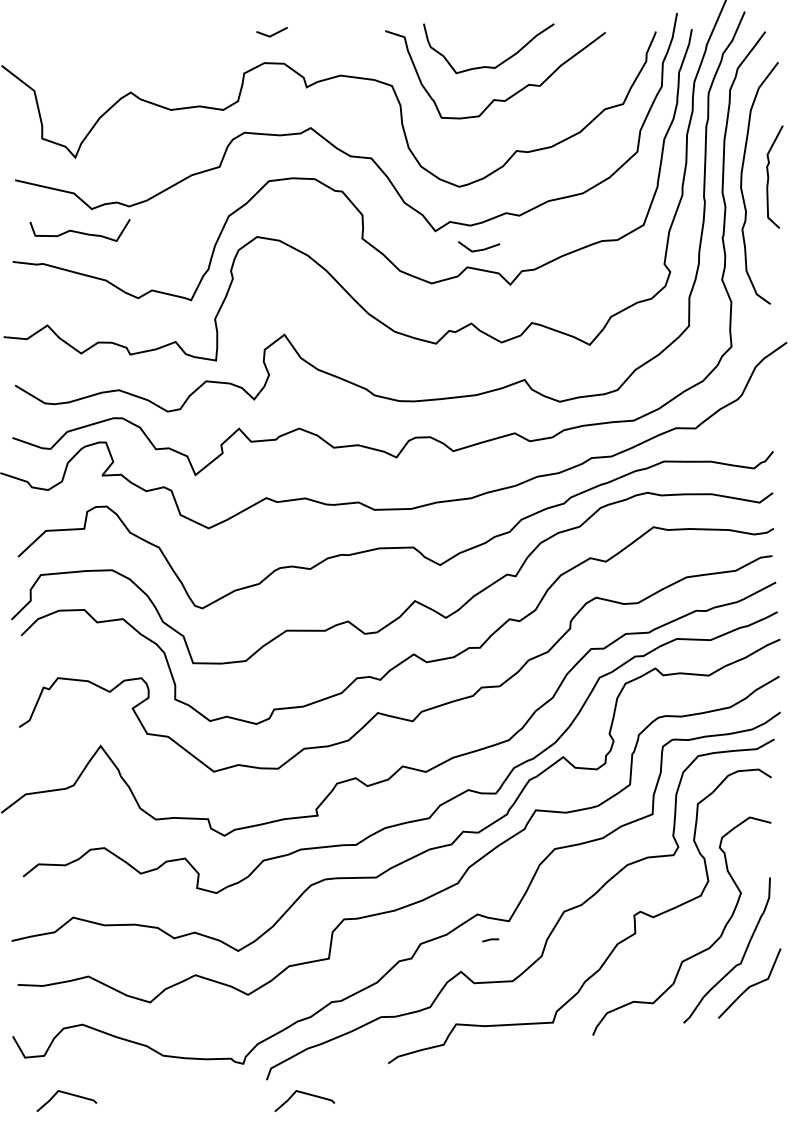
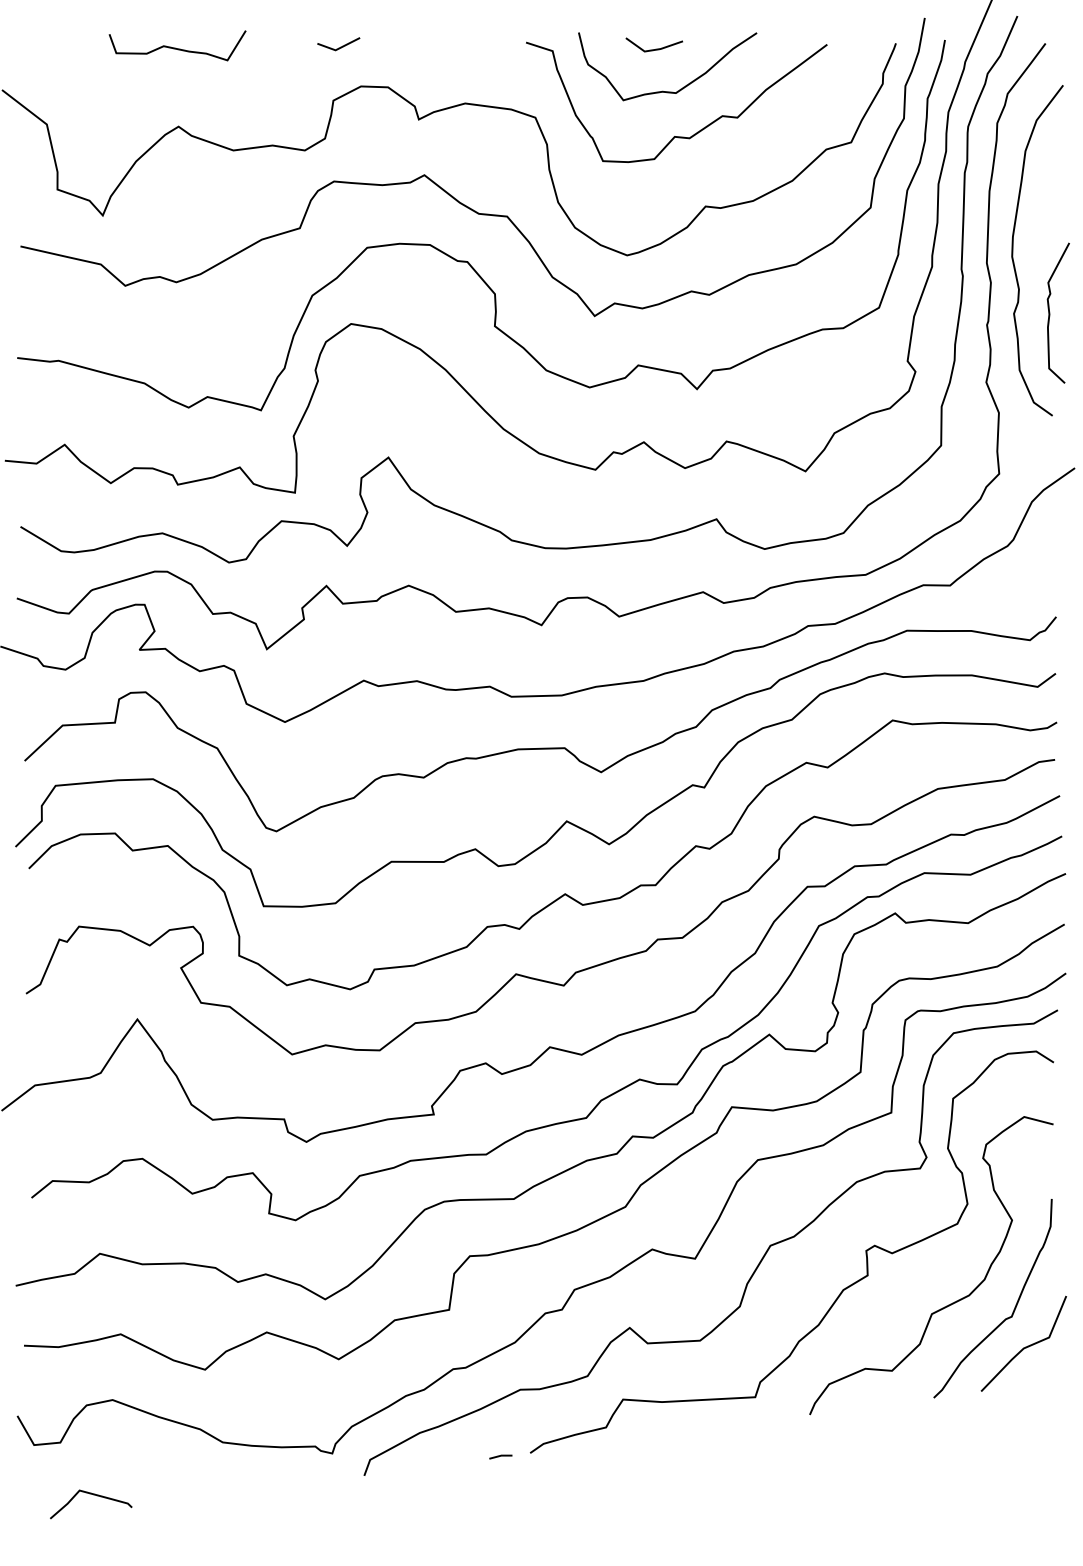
line: (271, 34) -> (337, 47), moved
curve: (769, 177) -> (1051, 313), moved
curve: (79, 231) -> (176, 47), moved
line: (479, 249) -> (654, 48), moved
line: (490, 940) -> (500, 1457), moved
curve: (305, 1094) -> (417, 1495), removed

